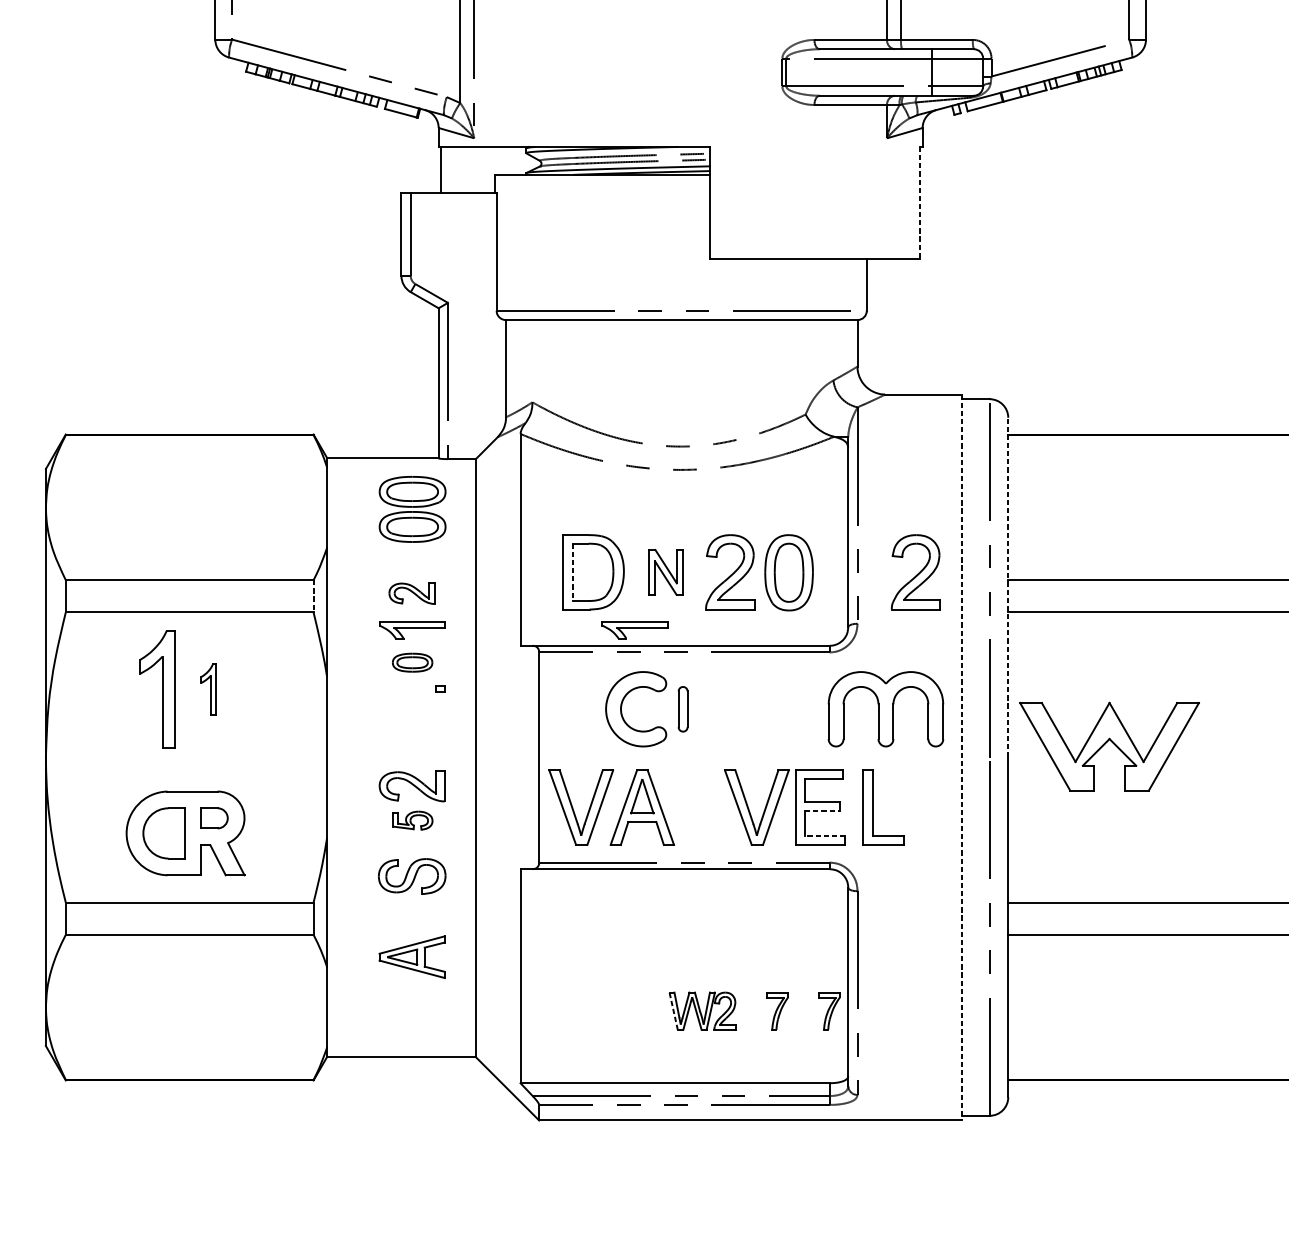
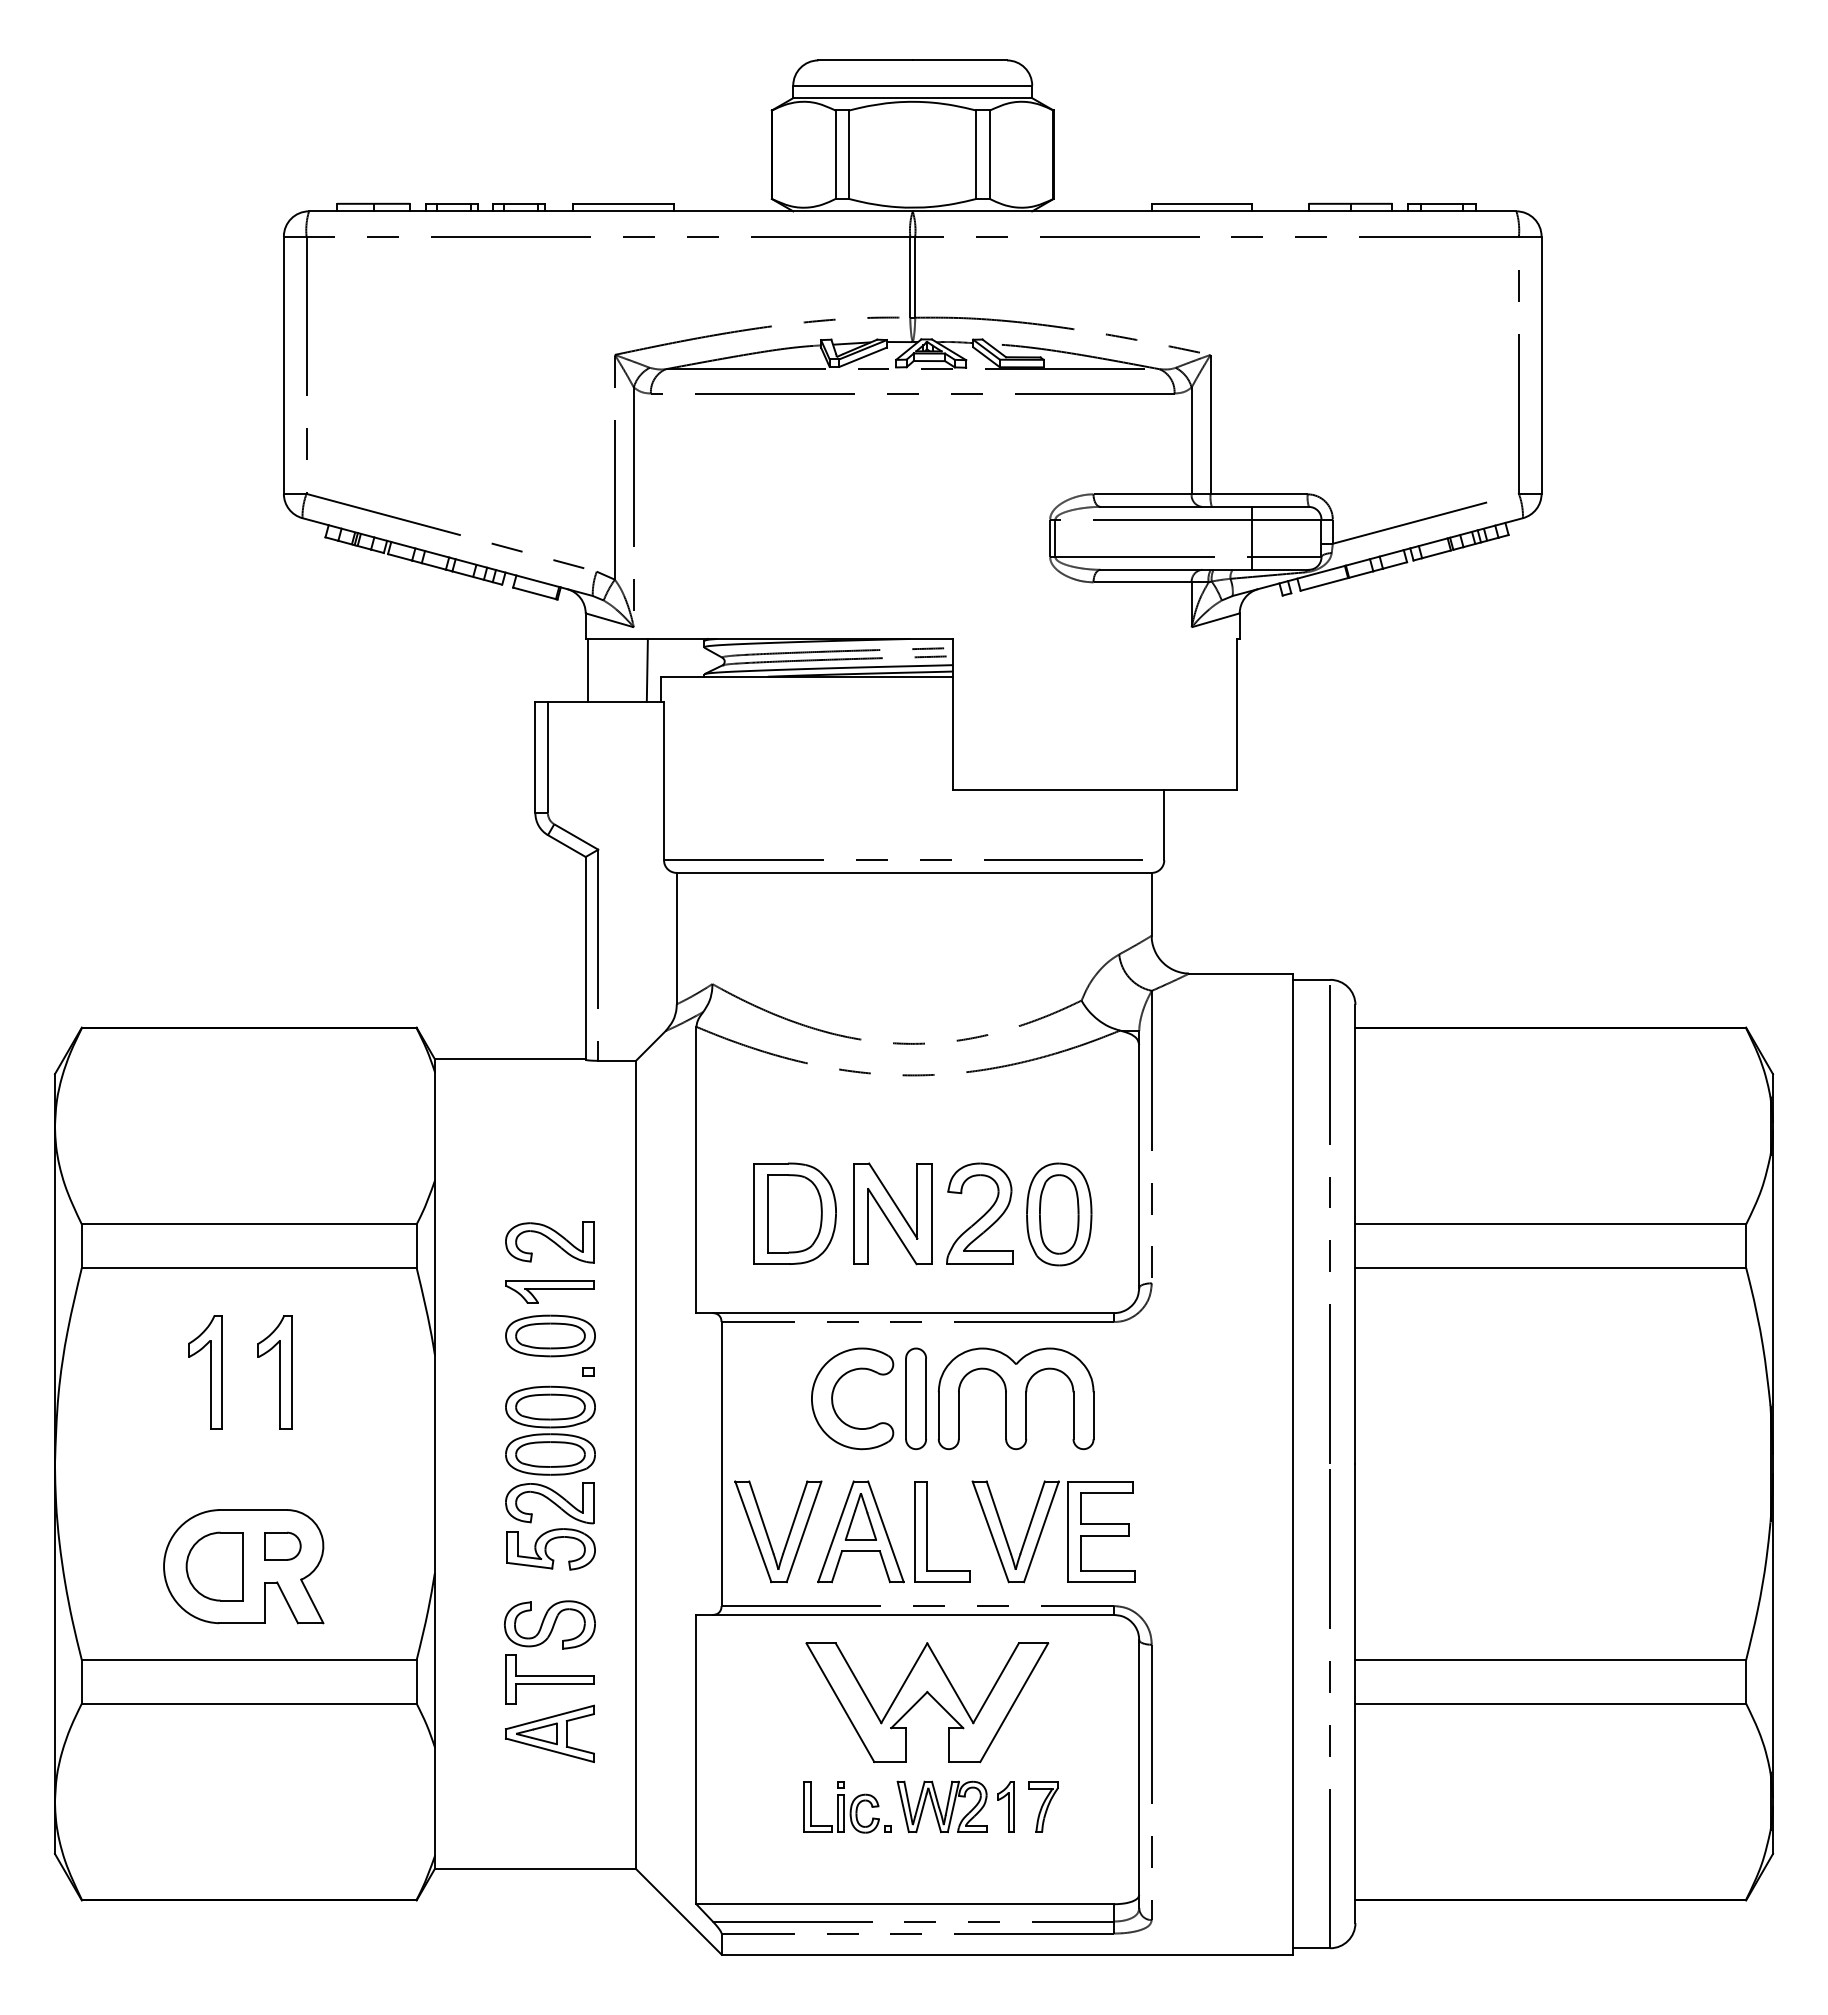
line: (483, 169) -> (646, 669), added
line: (920, 202) -> (1236, 714), dashed -> solid
part: (412, 509) -> (550, 1430), moved
line: (573, 572) -> (767, 1213), dashed -> solid
part: (665, 572) -> (892, 1213), size x1.67
part: (915, 572) -> (1230, 1213), removed
line: (1008, 587) -> (1355, 1234), dashed -> solid
part: (411, 593) -> (549, 1242), size x1.43
line: (313, 596) -> (416, 1246), dashed -> solid
part: (634, 629) -> (850, 1291), removed
part: (412, 662) -> (550, 1335), size x1.67
part: (157, 689) -> (205, 1372), size x0.71
part: (208, 689) -> (274, 1372), size x1.67
part: (682, 708) -> (915, 1398), size x1.67
part: (885, 708) -> (1015, 1398), moved
part: (1106, 743) -> (923, 1697), moved
line: (961, 757) -> (1292, 1464), dashed -> solid
part: (872, 807) -> (927, 1531), moved
line: (822, 810) -> (1104, 1535), dashed -> solid
part: (412, 820) -> (550, 1549), size x1.67
line: (824, 836) -> (1107, 1570), dashed -> solid
part: (411, 916) -> (549, 1679), added
line: (673, 1010) -> (903, 1806), dashed -> solid
part: (749, 1010) -> (1005, 1806), added
part: (829, 1010) -> (1113, 1806), removed
part: (632, 1011) -> (847, 1807), added

